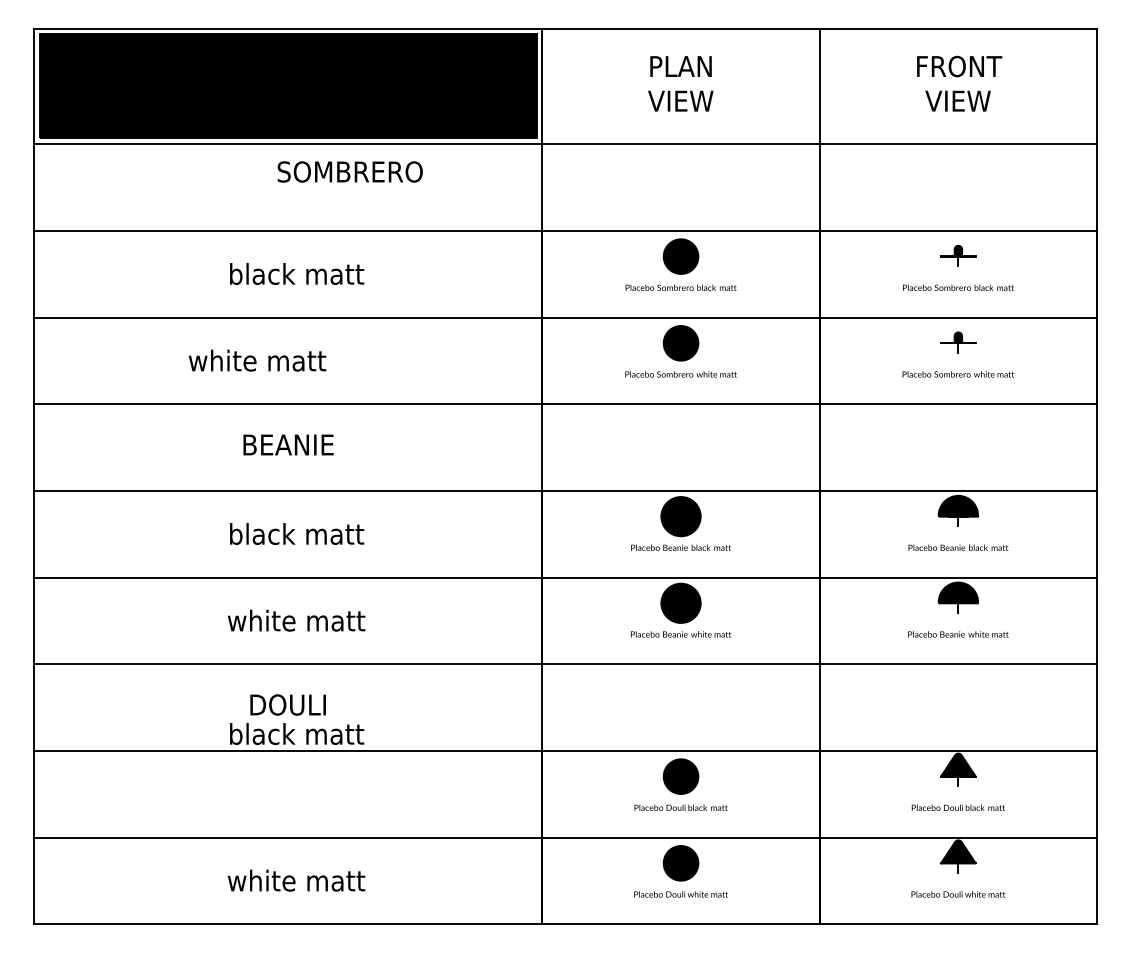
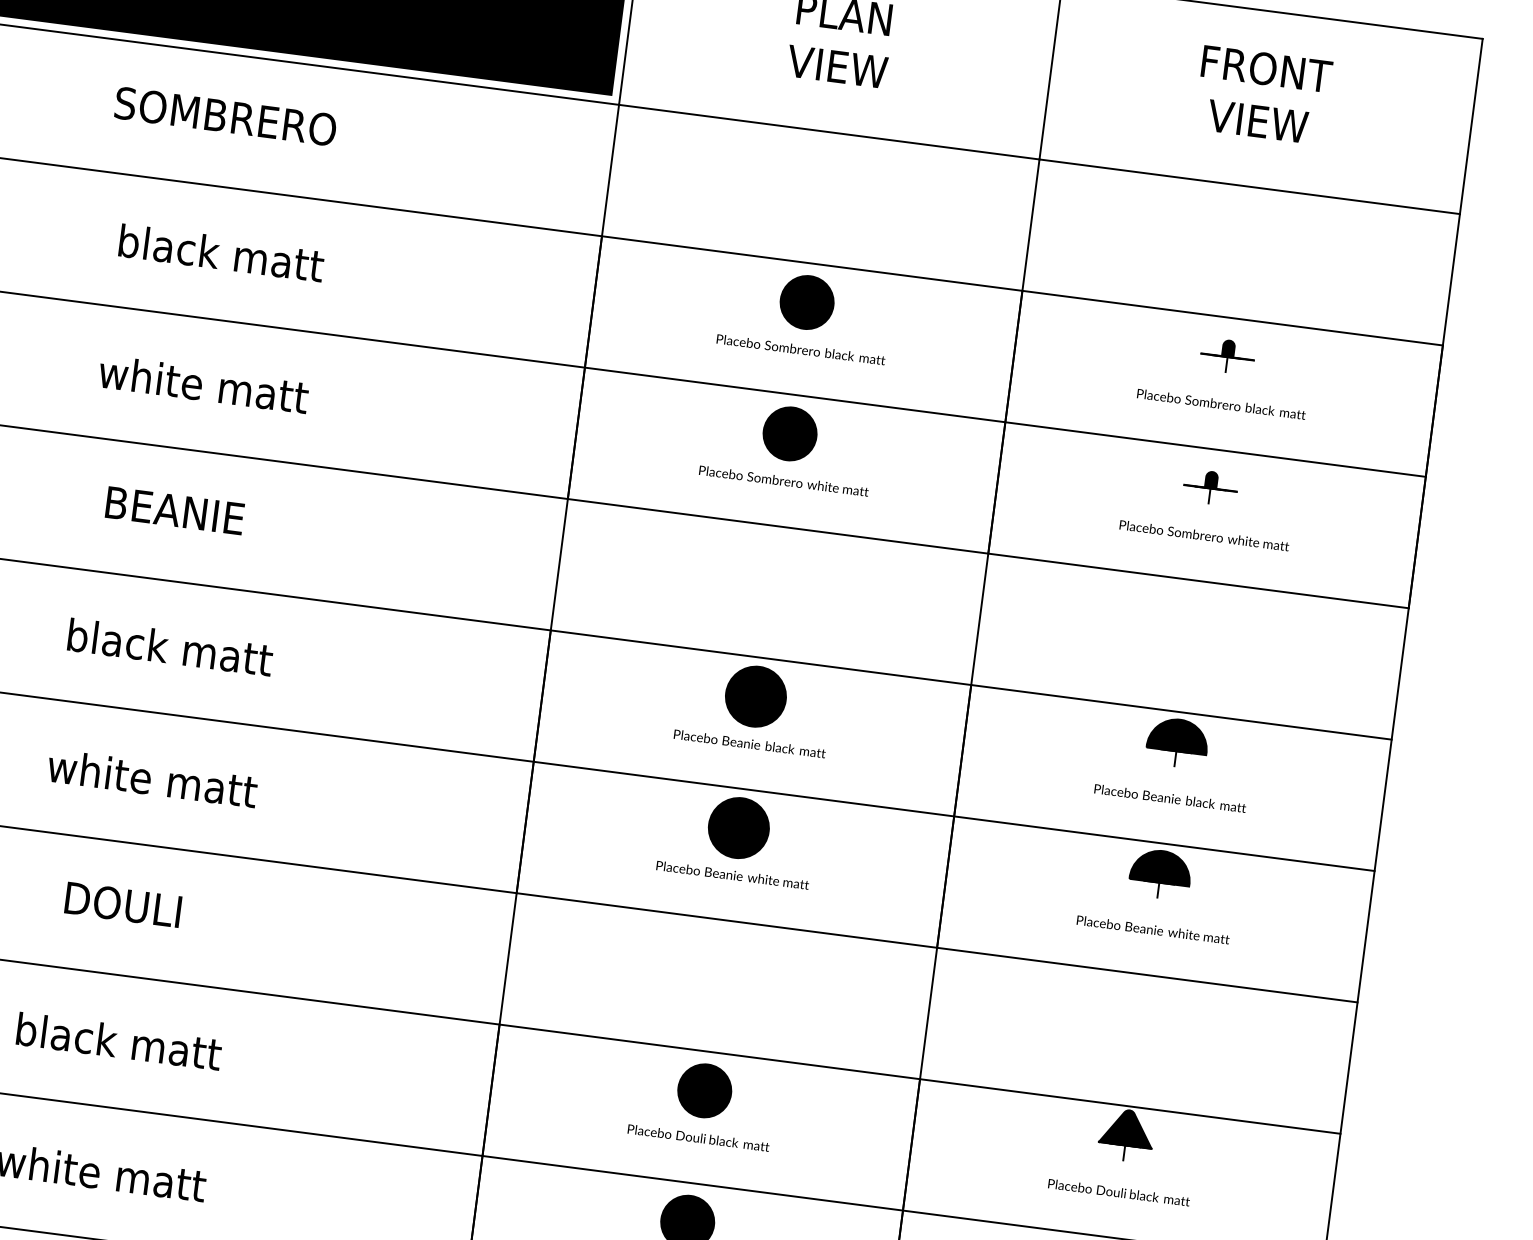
text: (349, 171) -> (224, 115), moved
text: (257, 360) -> (203, 384), moved
text: (297, 733) -> (119, 1040), moved

